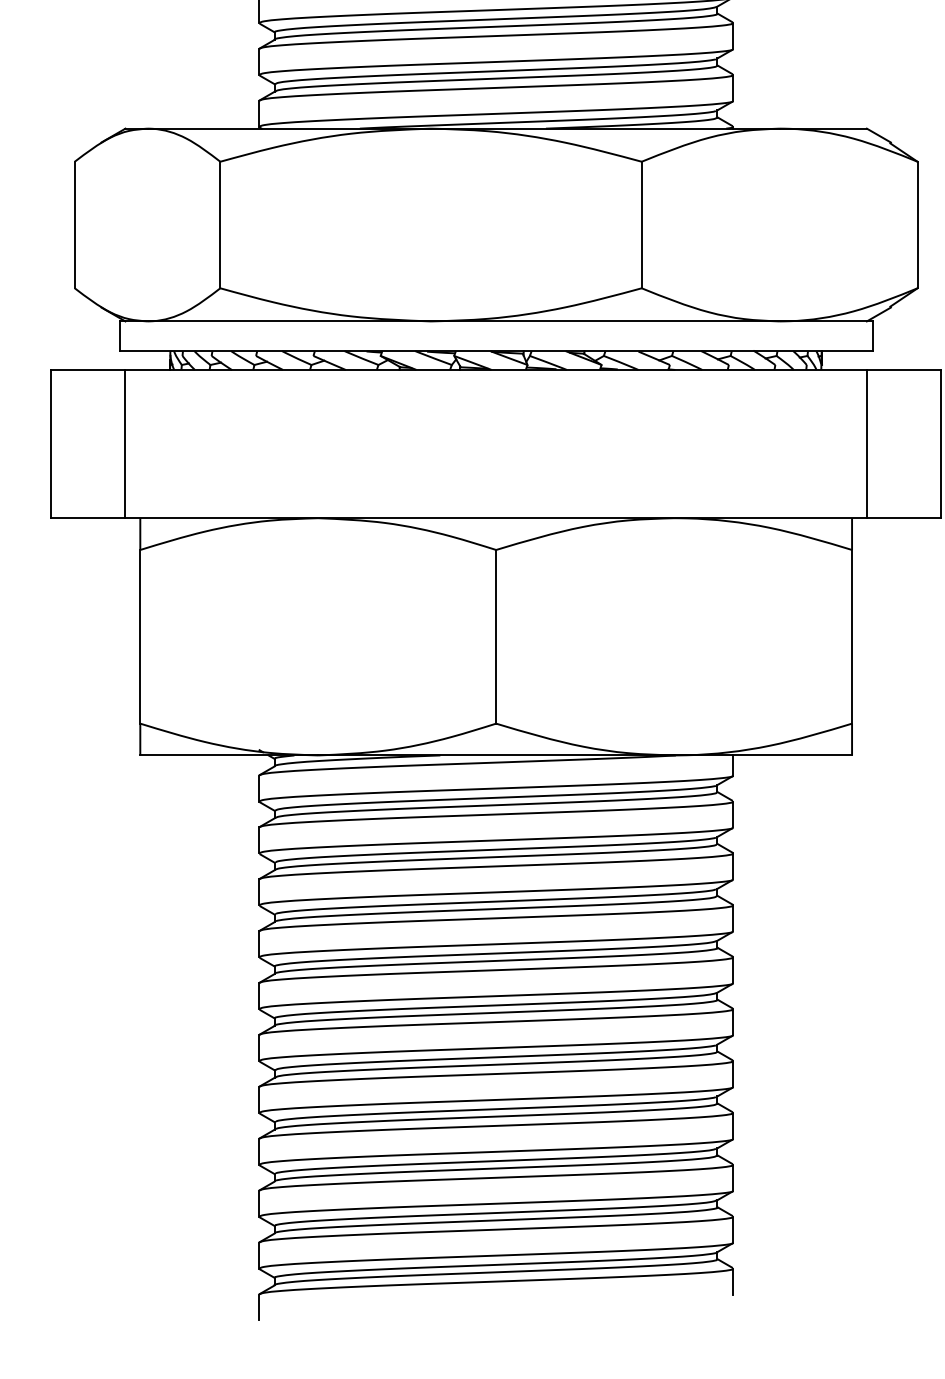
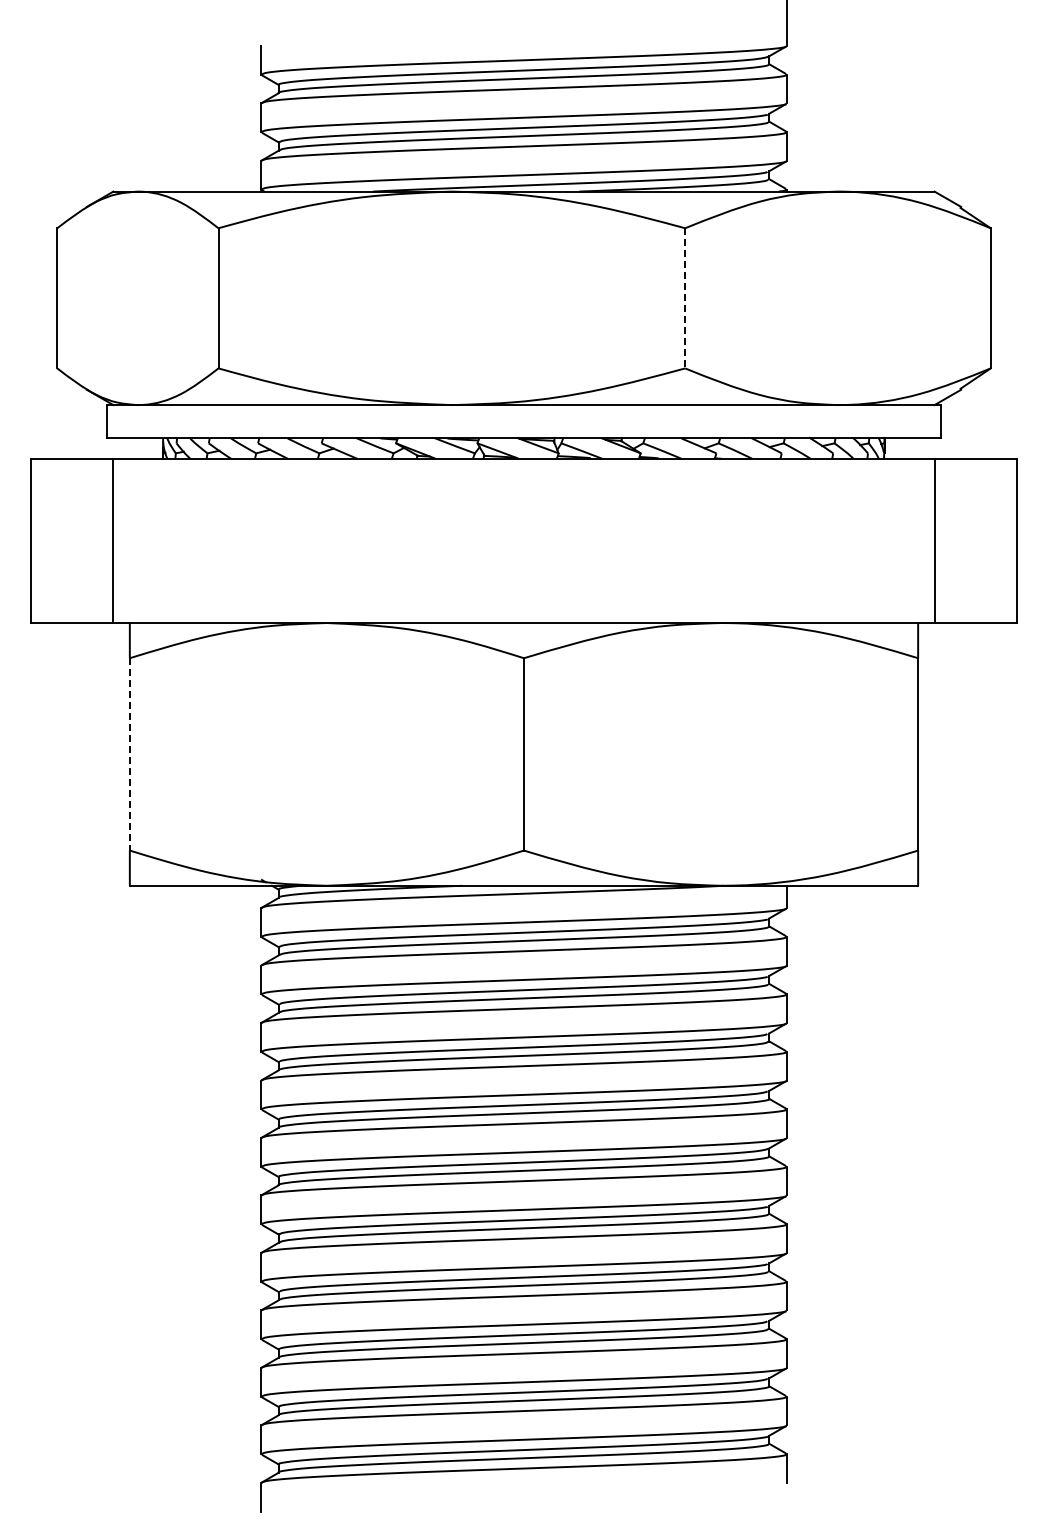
line: (642, 225) -> (685, 298), solid -> dashed
line: (139, 636) -> (129, 754), solid -> dashed

